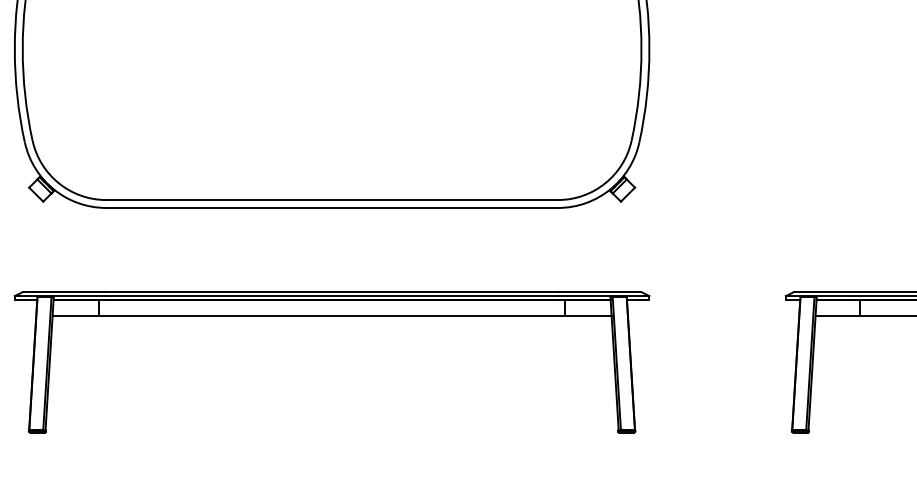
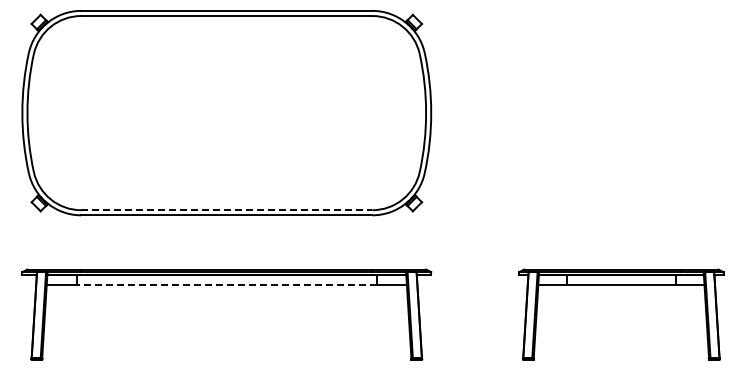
line: (331, 200) -> (226, 210), solid -> dashed
line: (331, 316) -> (226, 285), solid -> dashed

